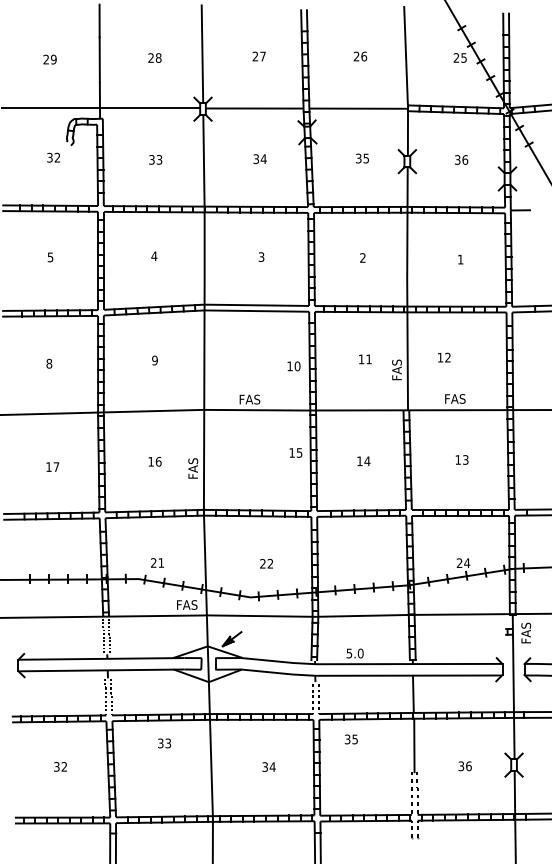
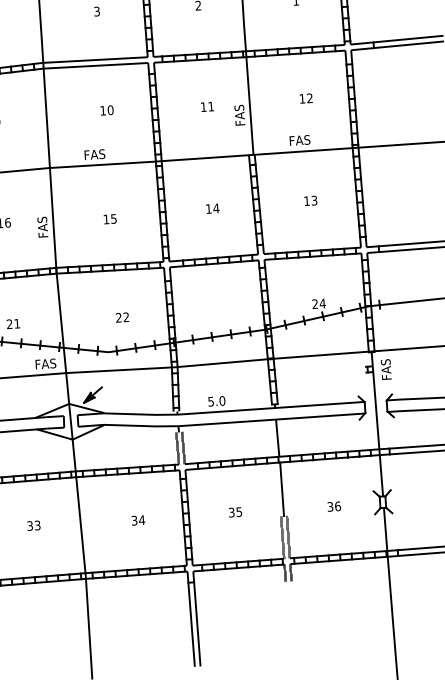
text: (444, 357) -> (306, 98), moved
text: (293, 366) -> (106, 110), moved
text: (295, 452) -> (109, 218), moved
text: (350, 739) -> (234, 512), moved
text: (164, 743) -> (33, 525), moved

